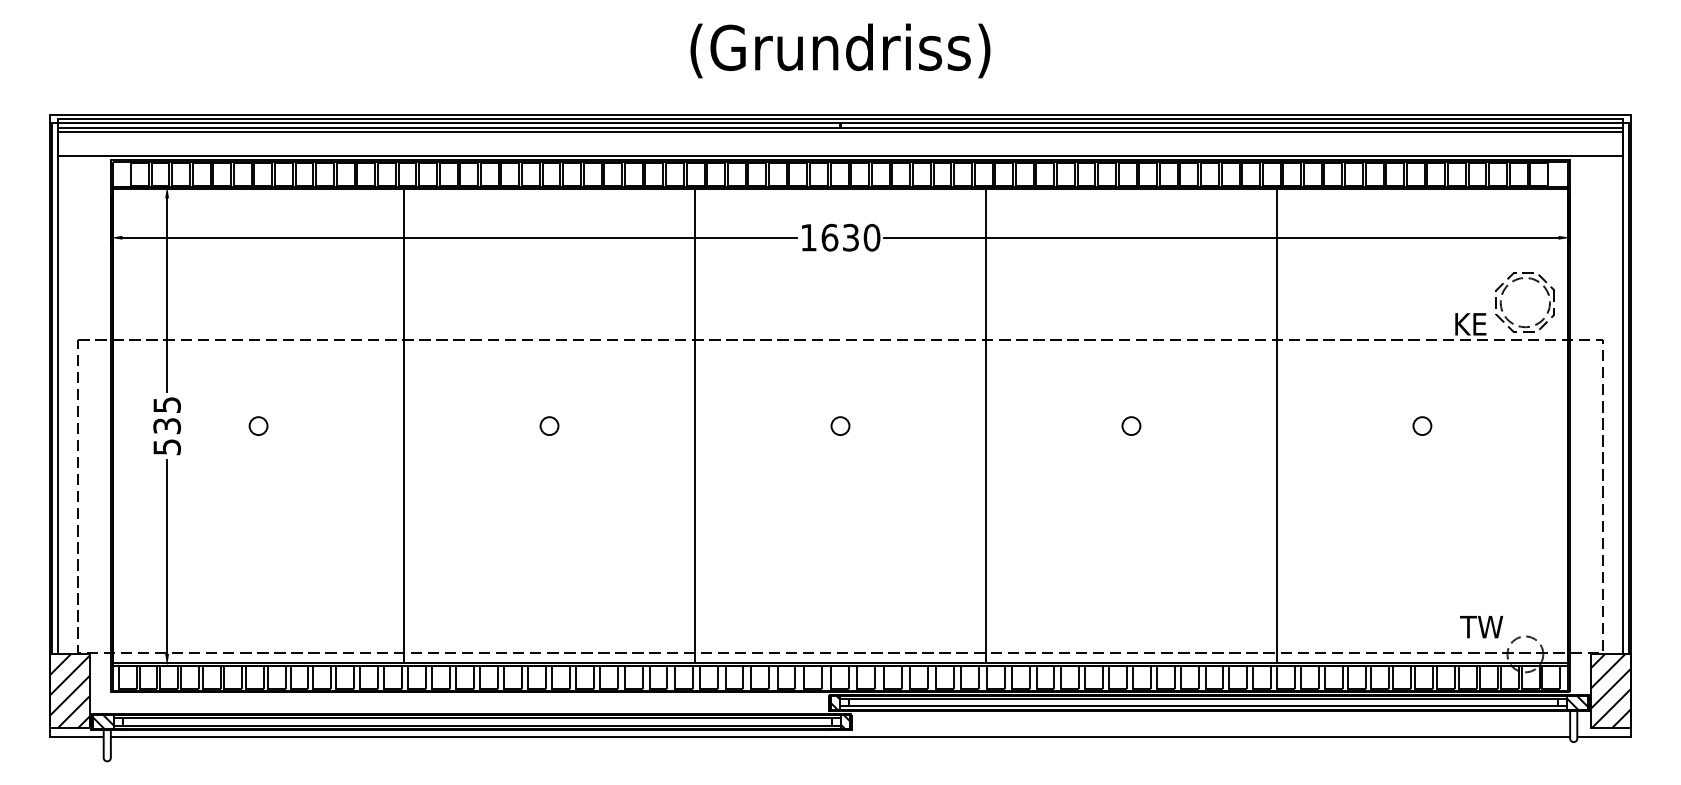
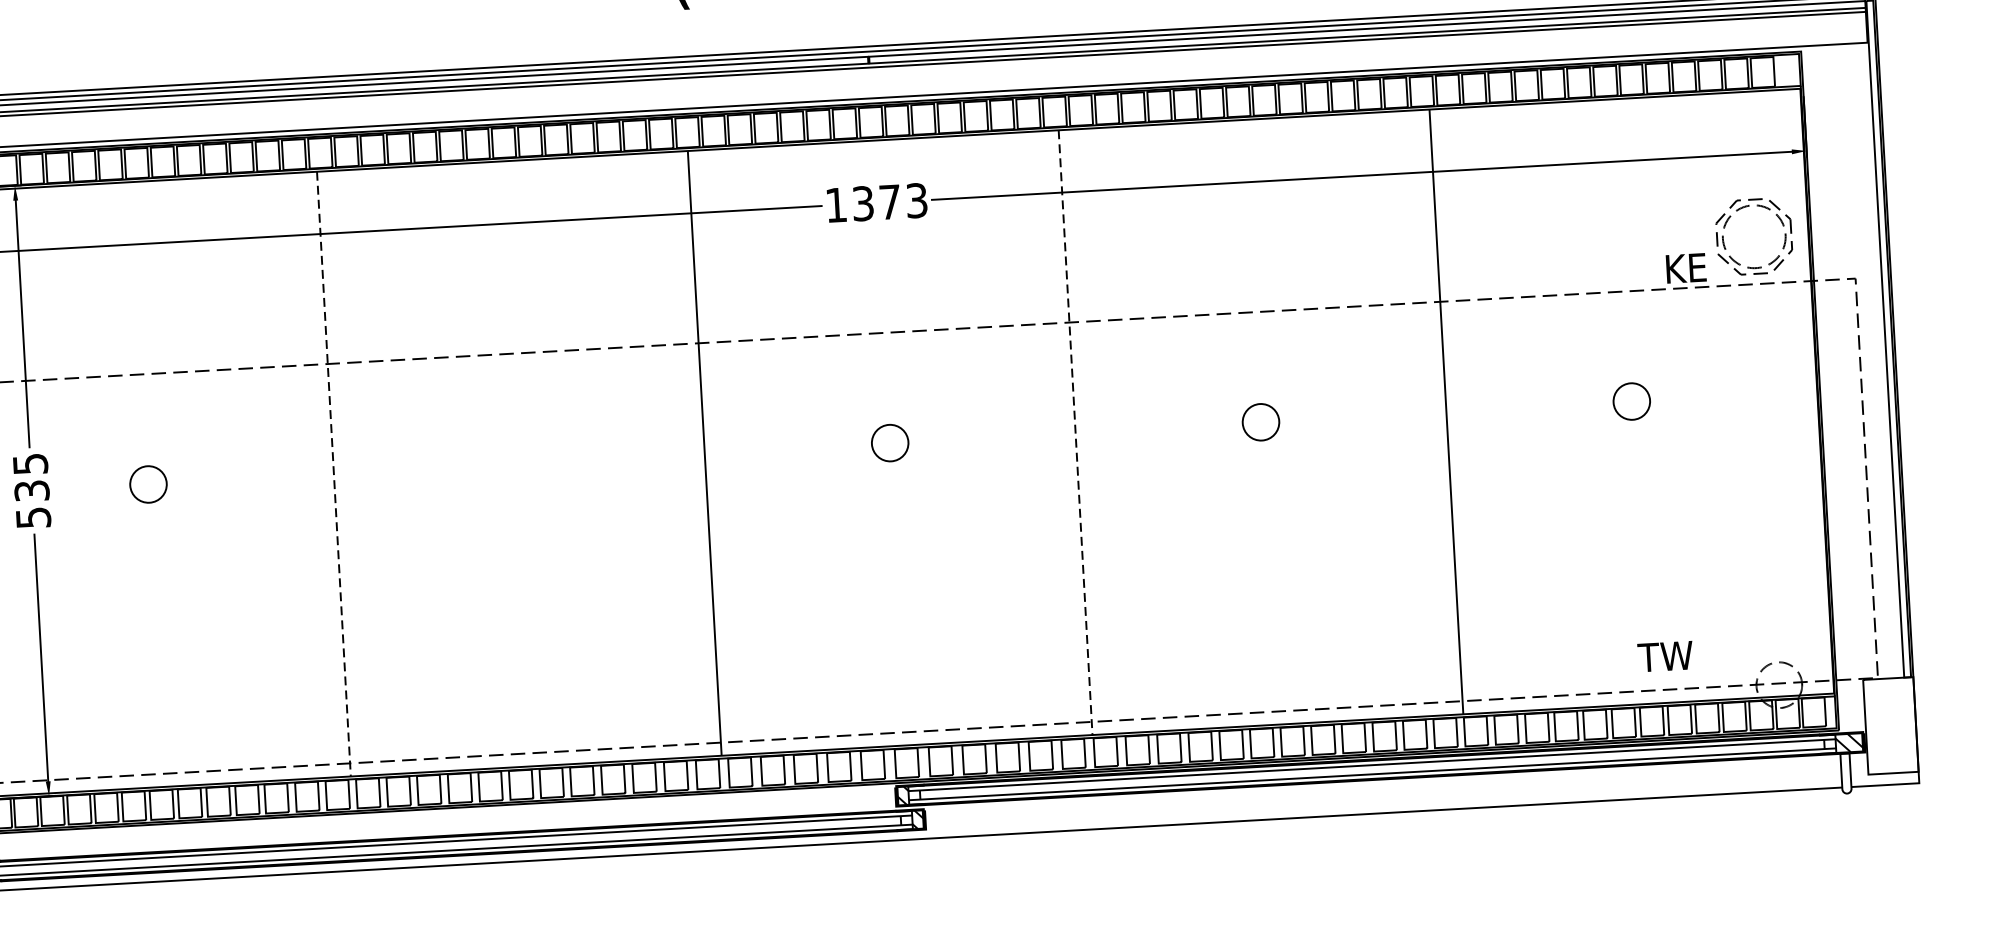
text: (850, 237) -> (889, 201), 1630 -> 1373
circle: (549, 425) -> (519, 462), removed
circle: (840, 425) -> (890, 442), size x1.6
circle: (258, 426) -> (148, 484), size x1.6
line: (404, 426) -> (334, 474), solid -> dashed
line: (985, 426) -> (1075, 433), solid -> dashed
circle: (1131, 426) -> (1261, 422), size x1.6
circle: (1422, 426) -> (1631, 402), size x1.6
text: (1481, 627) -> (1665, 657), moved
hatch: (1610, 690) -> (1890, 725), removed

